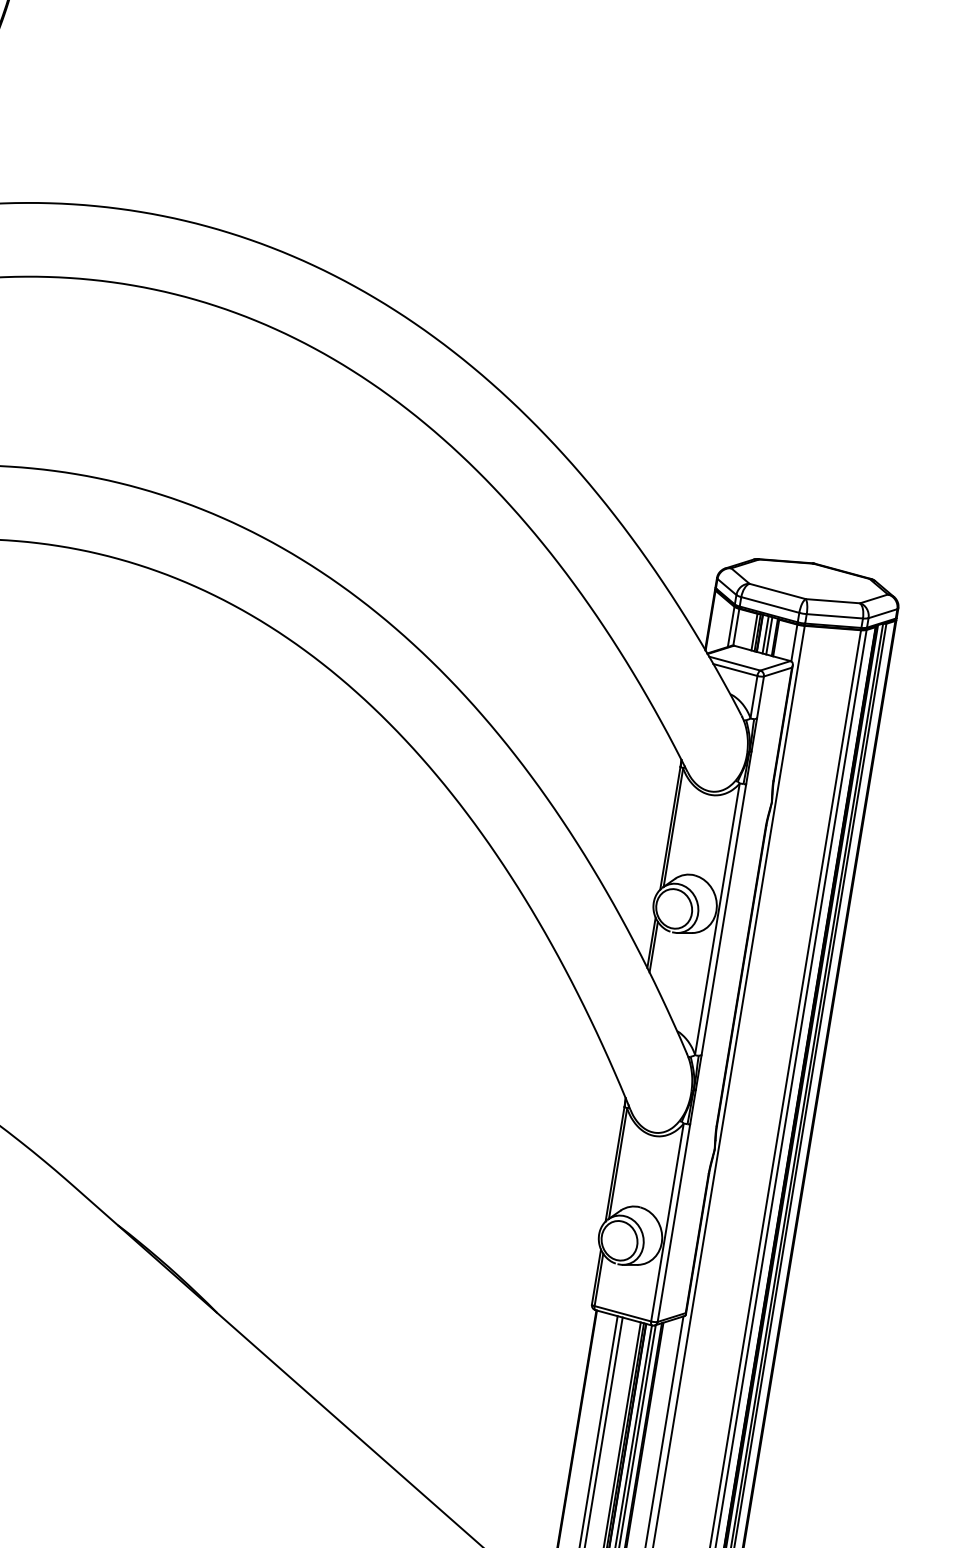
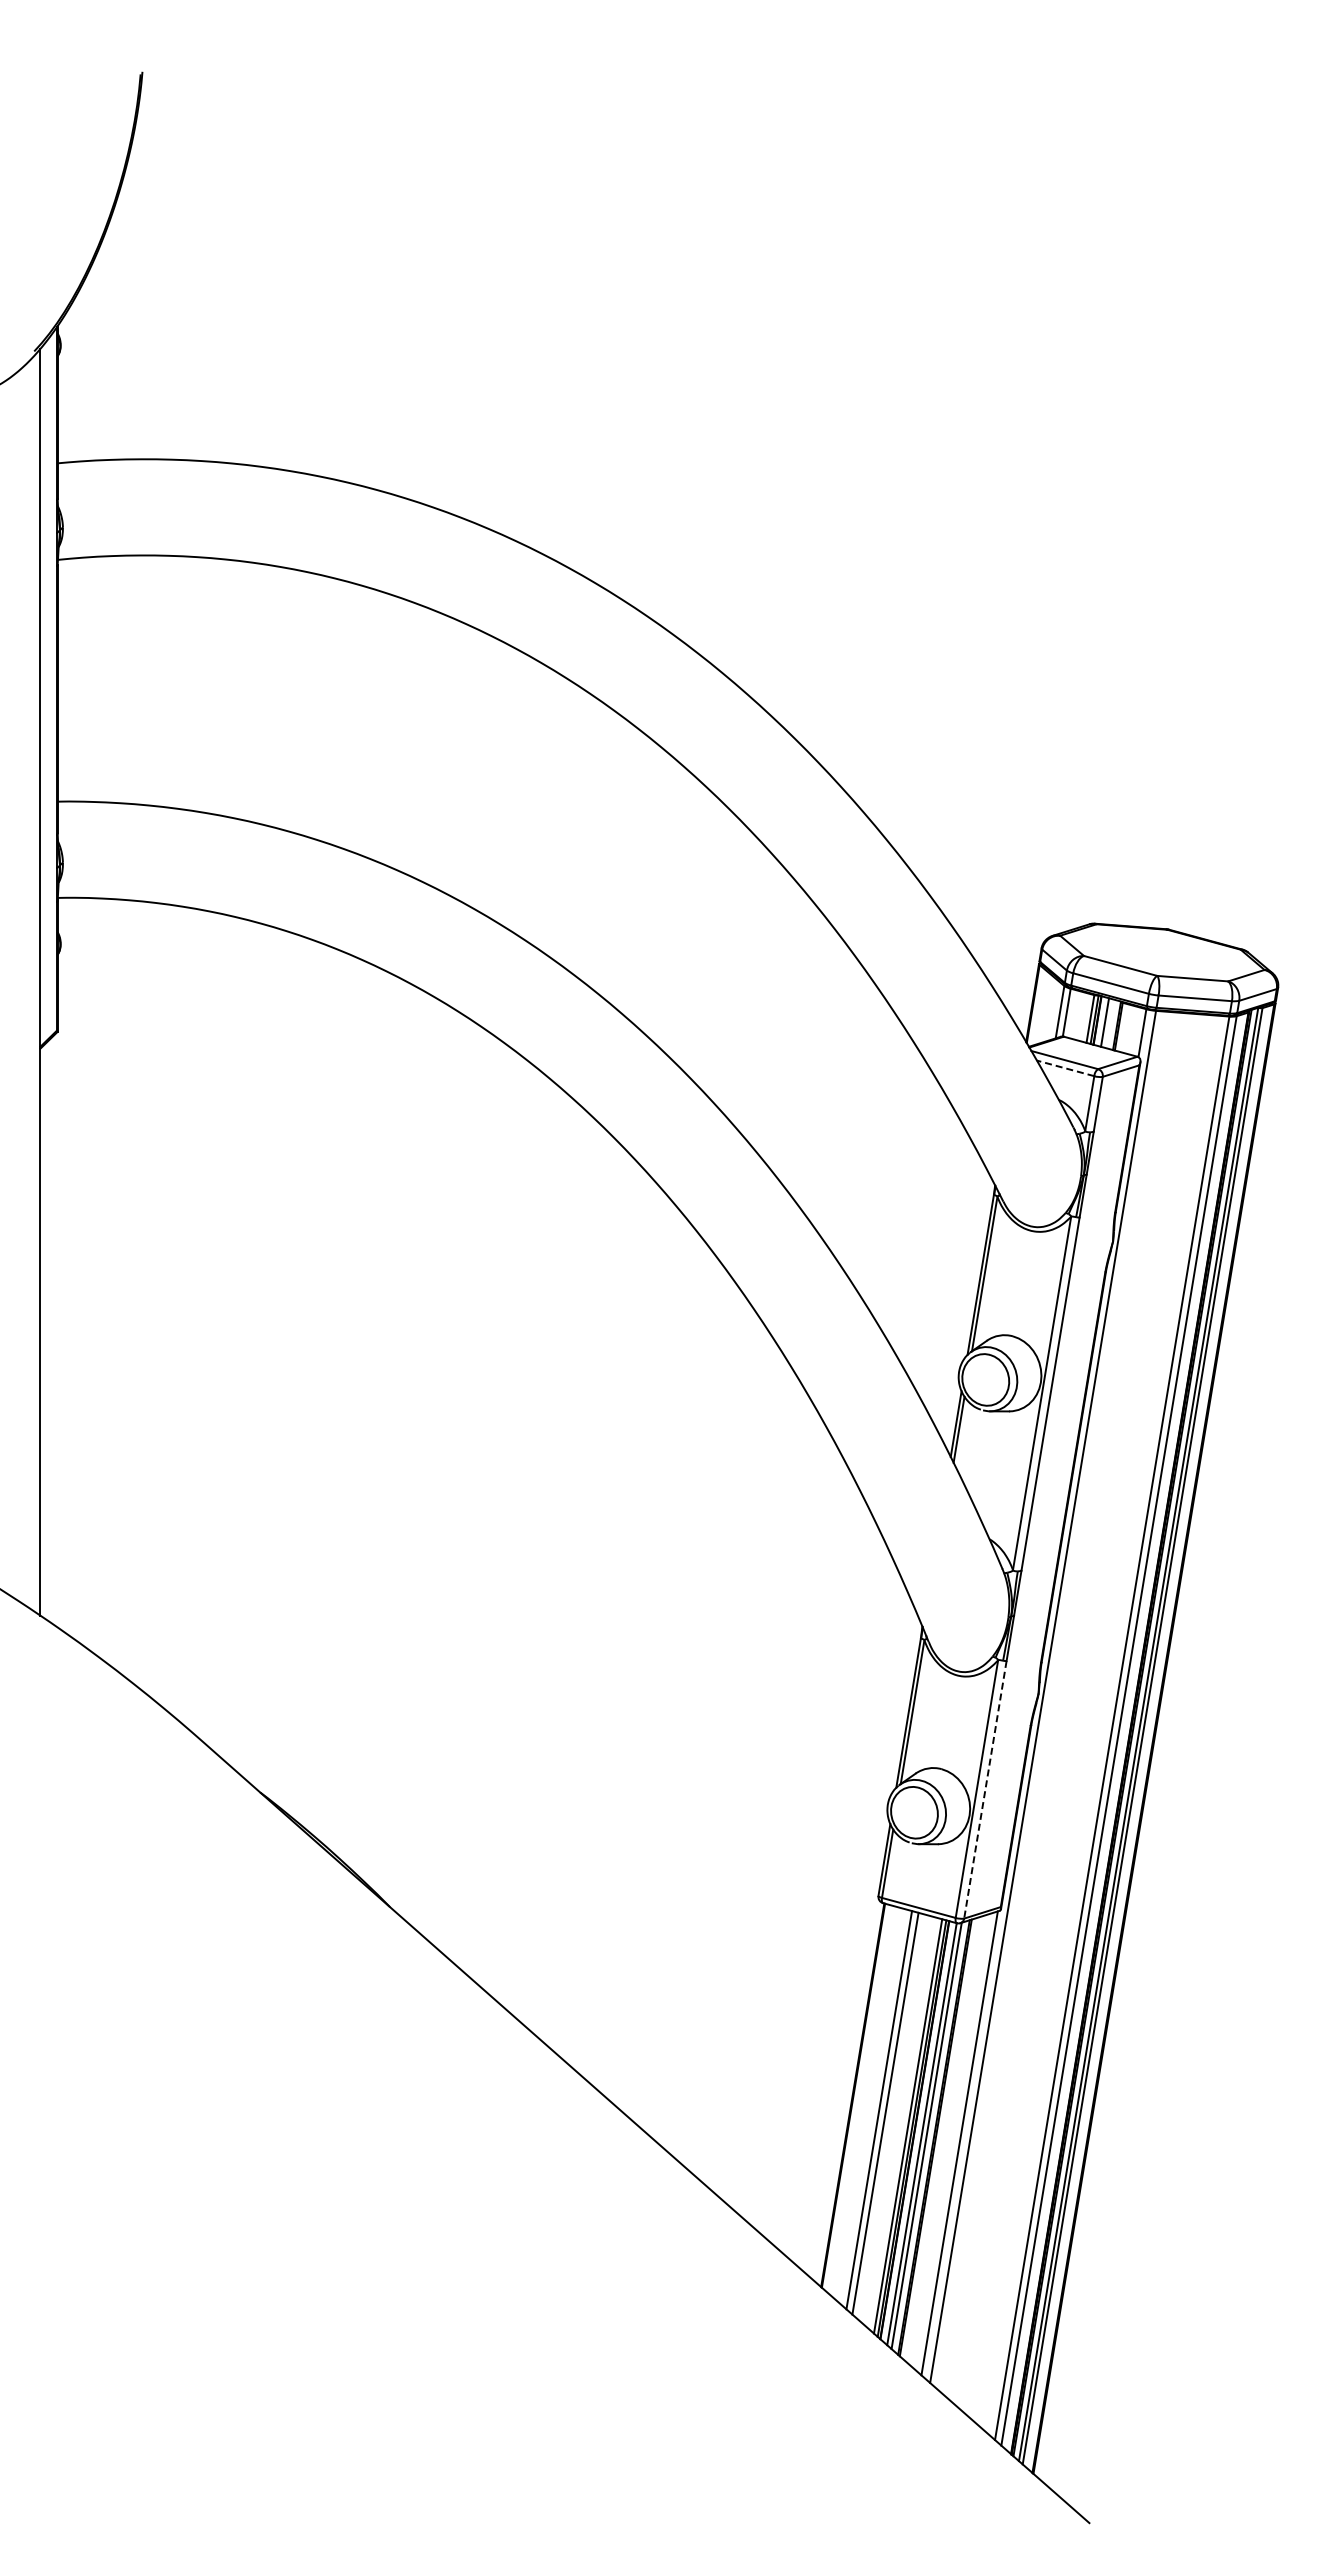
line: (769, 635) -> (1109, 1023), removed
line: (735, 670) -> (1065, 1068), solid -> dashed
line: (674, 1222) -> (985, 1789), solid -> dashed

